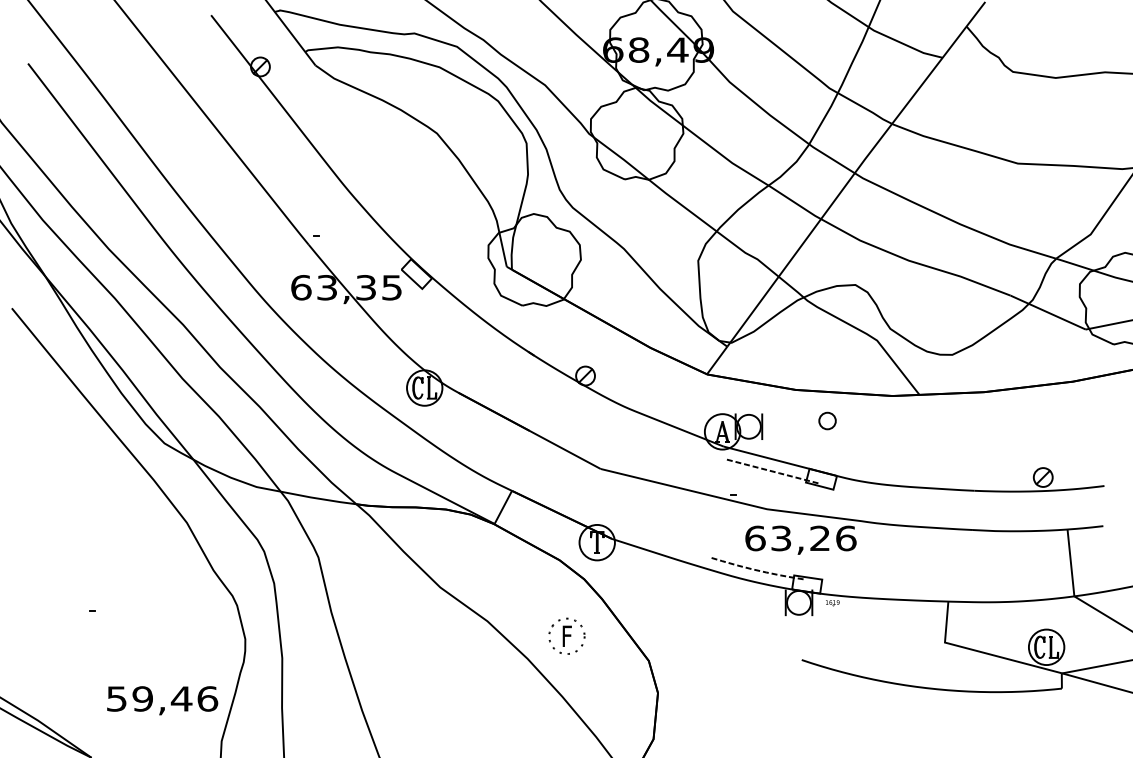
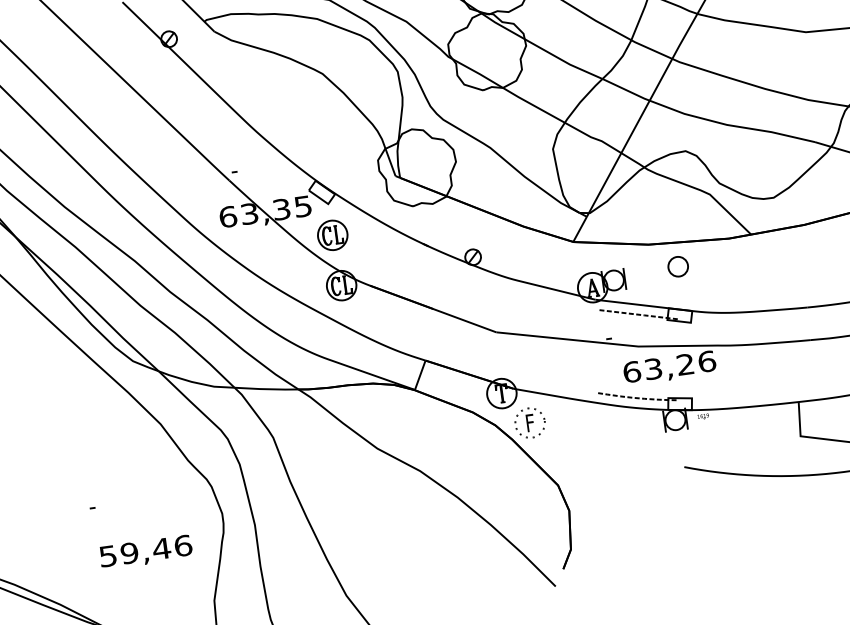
part: (422, 326) -> (332, 235), added
part: (827, 420) -> (678, 266), size x1.43
part: (566, 635) -> (529, 422), moved
text: (162, 700) -> (146, 552), moved

